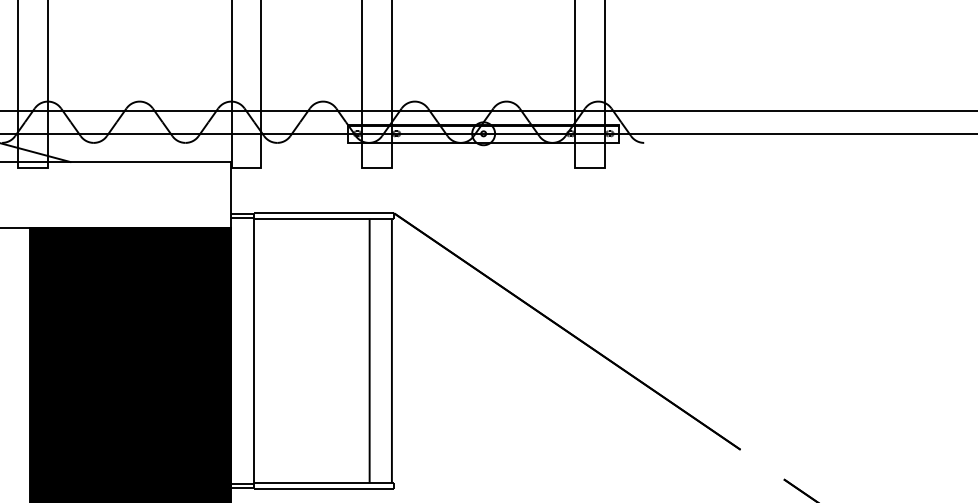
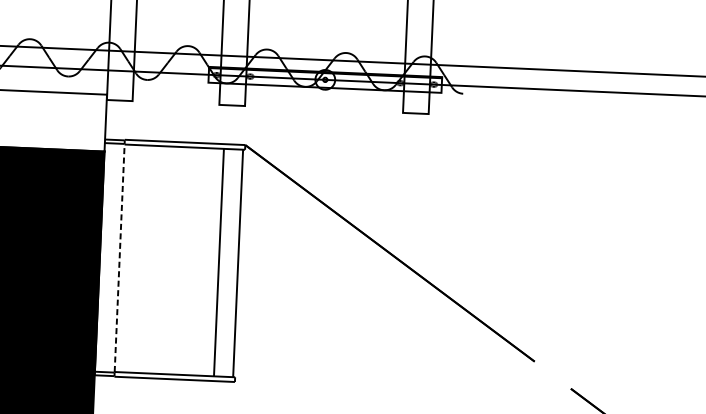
line: (254, 350) -> (119, 257), solid -> dashed

